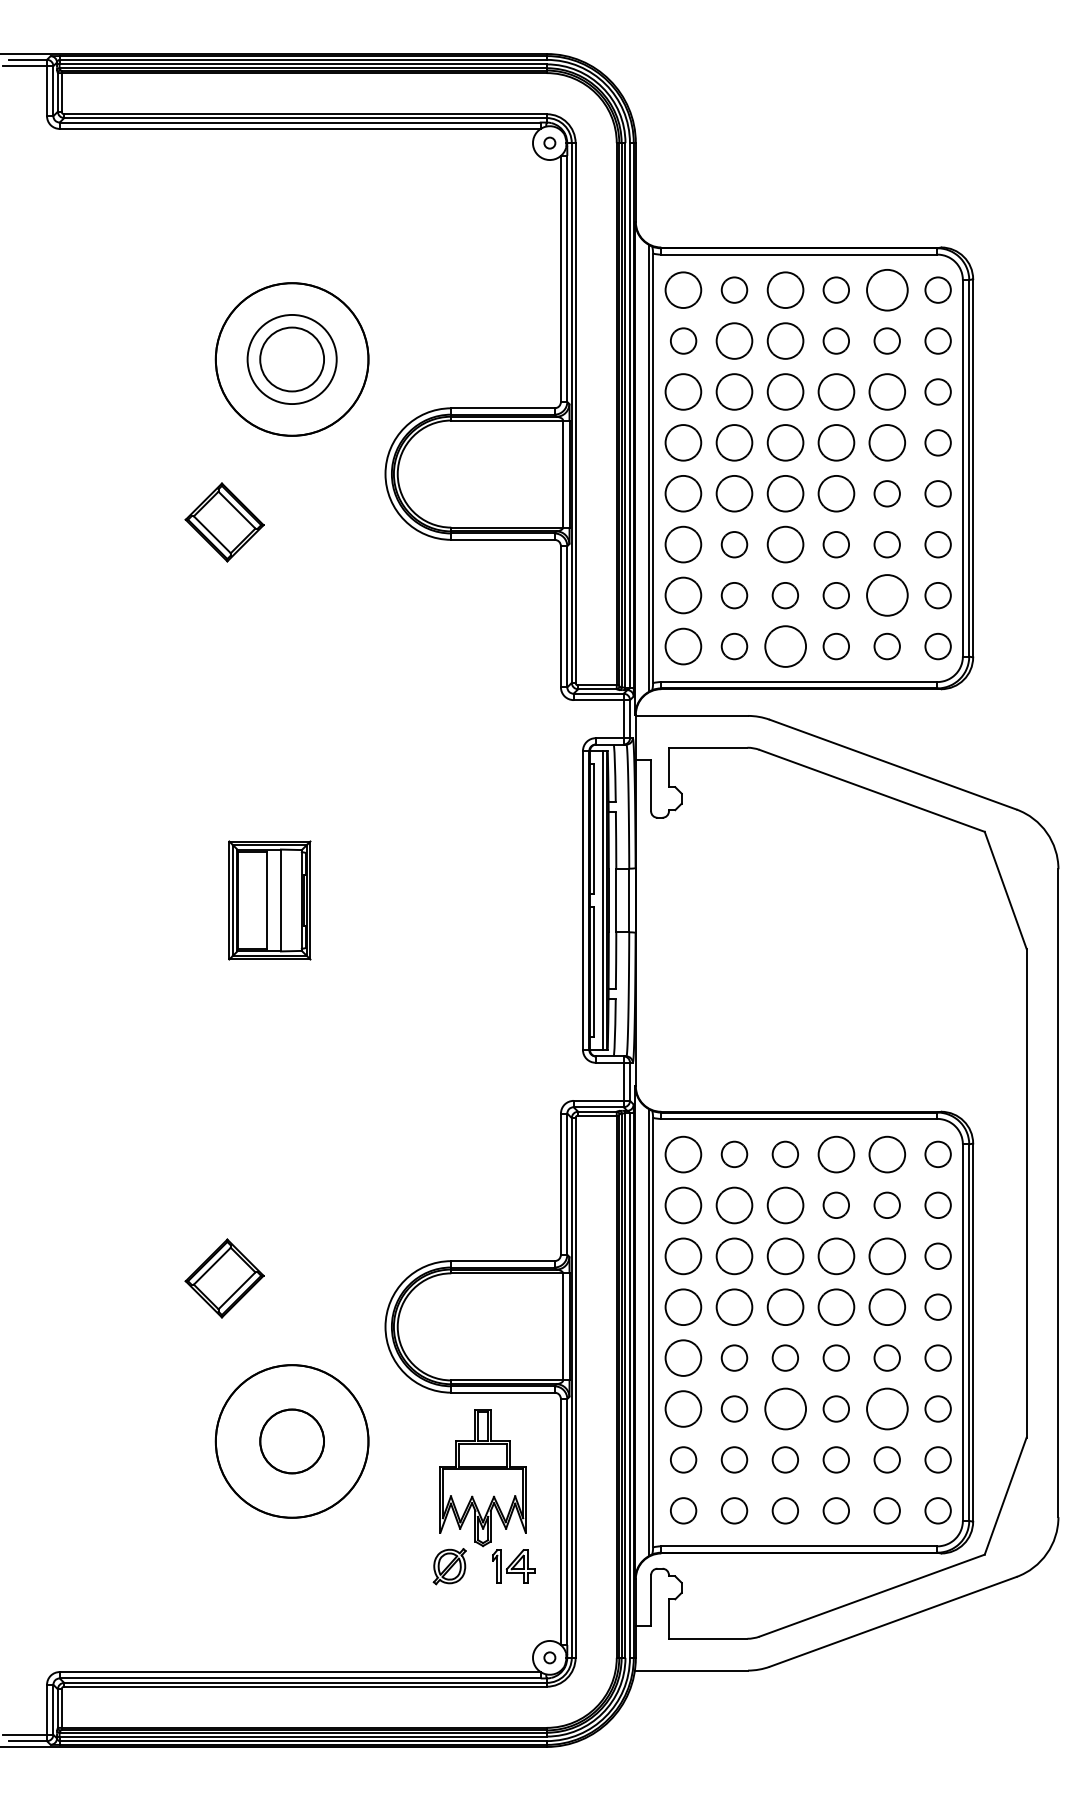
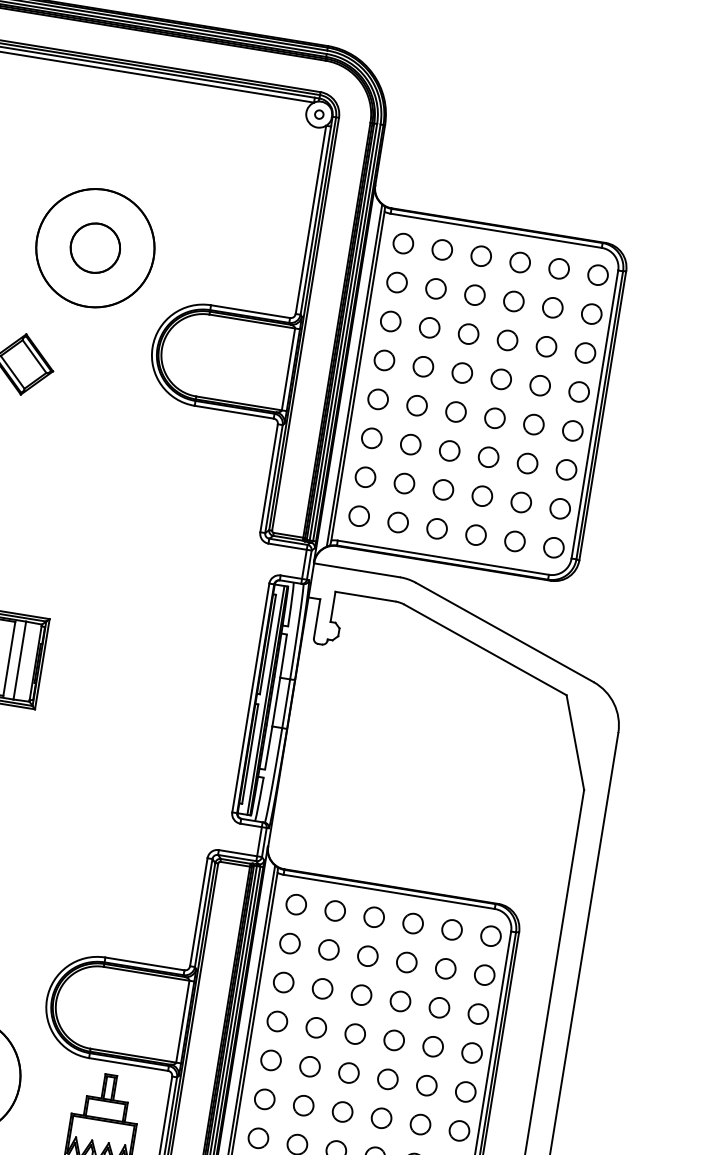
part: (683, 289) -> (403, 243), size x0.71
part: (784, 289) -> (480, 255), size x0.71
part: (886, 289) -> (558, 268), size x0.62
part: (734, 340) -> (436, 288), size x0.71
part: (784, 340) -> (474, 294), size x0.71
circle: (291, 359) -> (94, 248), size x0.71
part: (683, 391) -> (390, 321), size x0.71
part: (734, 391) -> (429, 327), size x0.71
part: (784, 391) -> (468, 333), size x0.71
part: (835, 391) -> (507, 339), size x0.71
part: (886, 391) -> (546, 346), size x0.71
part: (683, 442) -> (384, 360), size x0.71
part: (734, 442) -> (423, 366), size x0.71
part: (784, 442) -> (461, 372), size x0.71
part: (835, 442) -> (500, 378), size x0.71
part: (886, 442) -> (539, 385), size x0.71
part: (683, 493) -> (378, 399), size x0.71
part: (734, 493) -> (417, 405), size x0.71
part: (784, 493) -> (455, 411), size x0.71
part: (835, 493) -> (494, 417), size x0.71
part: (683, 544) -> (371, 438), size x0.71
part: (784, 544) -> (449, 450), size x0.71
part: (683, 595) -> (365, 477), size x0.71
part: (886, 595) -> (520, 502), size x0.62
part: (683, 646) -> (359, 516), size x0.71
part: (784, 646) -> (436, 528), size x0.62
part: (683, 1153) -> (296, 903), size x0.71
part: (835, 1153) -> (412, 922), size x0.71
part: (886, 1153) -> (451, 929), size x0.71
part: (683, 1204) -> (290, 942), size x0.71
part: (734, 1204) -> (329, 949), size x0.71
part: (784, 1204) -> (367, 955), size x0.71
part: (683, 1255) -> (283, 981), size x0.71
part: (734, 1255) -> (322, 988), size x0.71
part: (784, 1255) -> (360, 994), size x0.71
part: (835, 1255) -> (399, 1000), size x0.71
part: (886, 1255) -> (438, 1007), size x0.71
part: (683, 1306) -> (277, 1020), size x0.71
part: (734, 1306) -> (316, 1027), size x0.71
part: (784, 1306) -> (354, 1033), size x0.71
part: (835, 1306) -> (393, 1039), size x0.71
part: (886, 1306) -> (432, 1046), size x0.71
part: (683, 1357) -> (271, 1059), size x0.71
part: (683, 1408) -> (264, 1098), size x0.71
part: (784, 1408) -> (342, 1111), size x0.62
part: (886, 1408) -> (420, 1124), size x0.62

